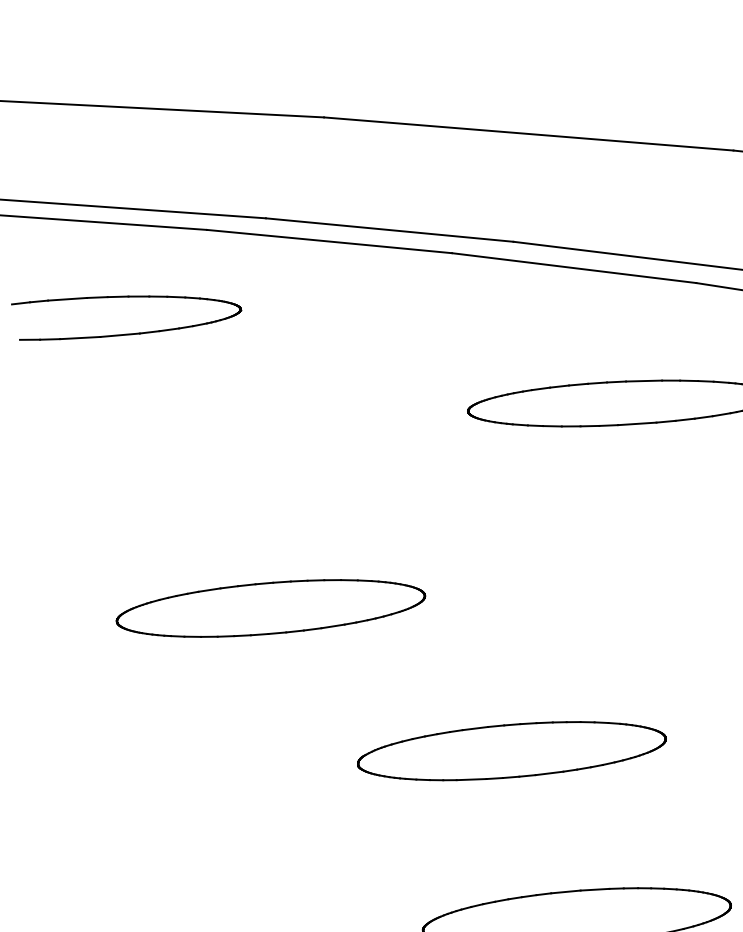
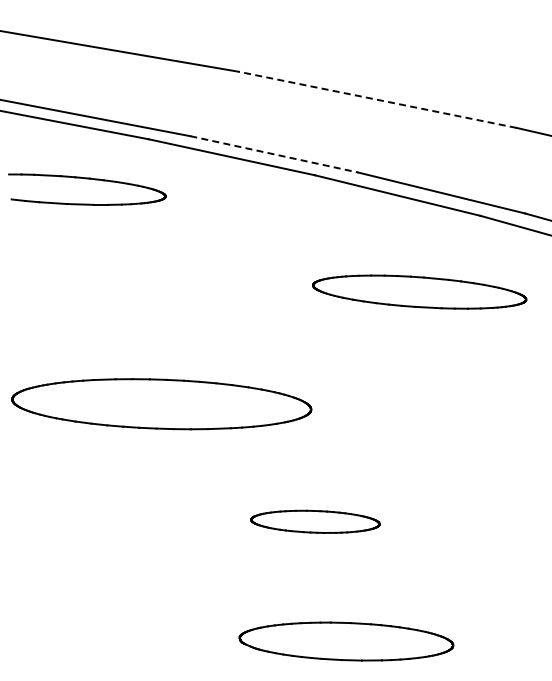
line: (528, 133) -> (377, 99), solid -> dashed
line: (390, 230) -> (274, 154), solid -> dashed
part: (270, 607) -> (161, 403), size x1.4
part: (511, 750) -> (315, 521), size x0.6

